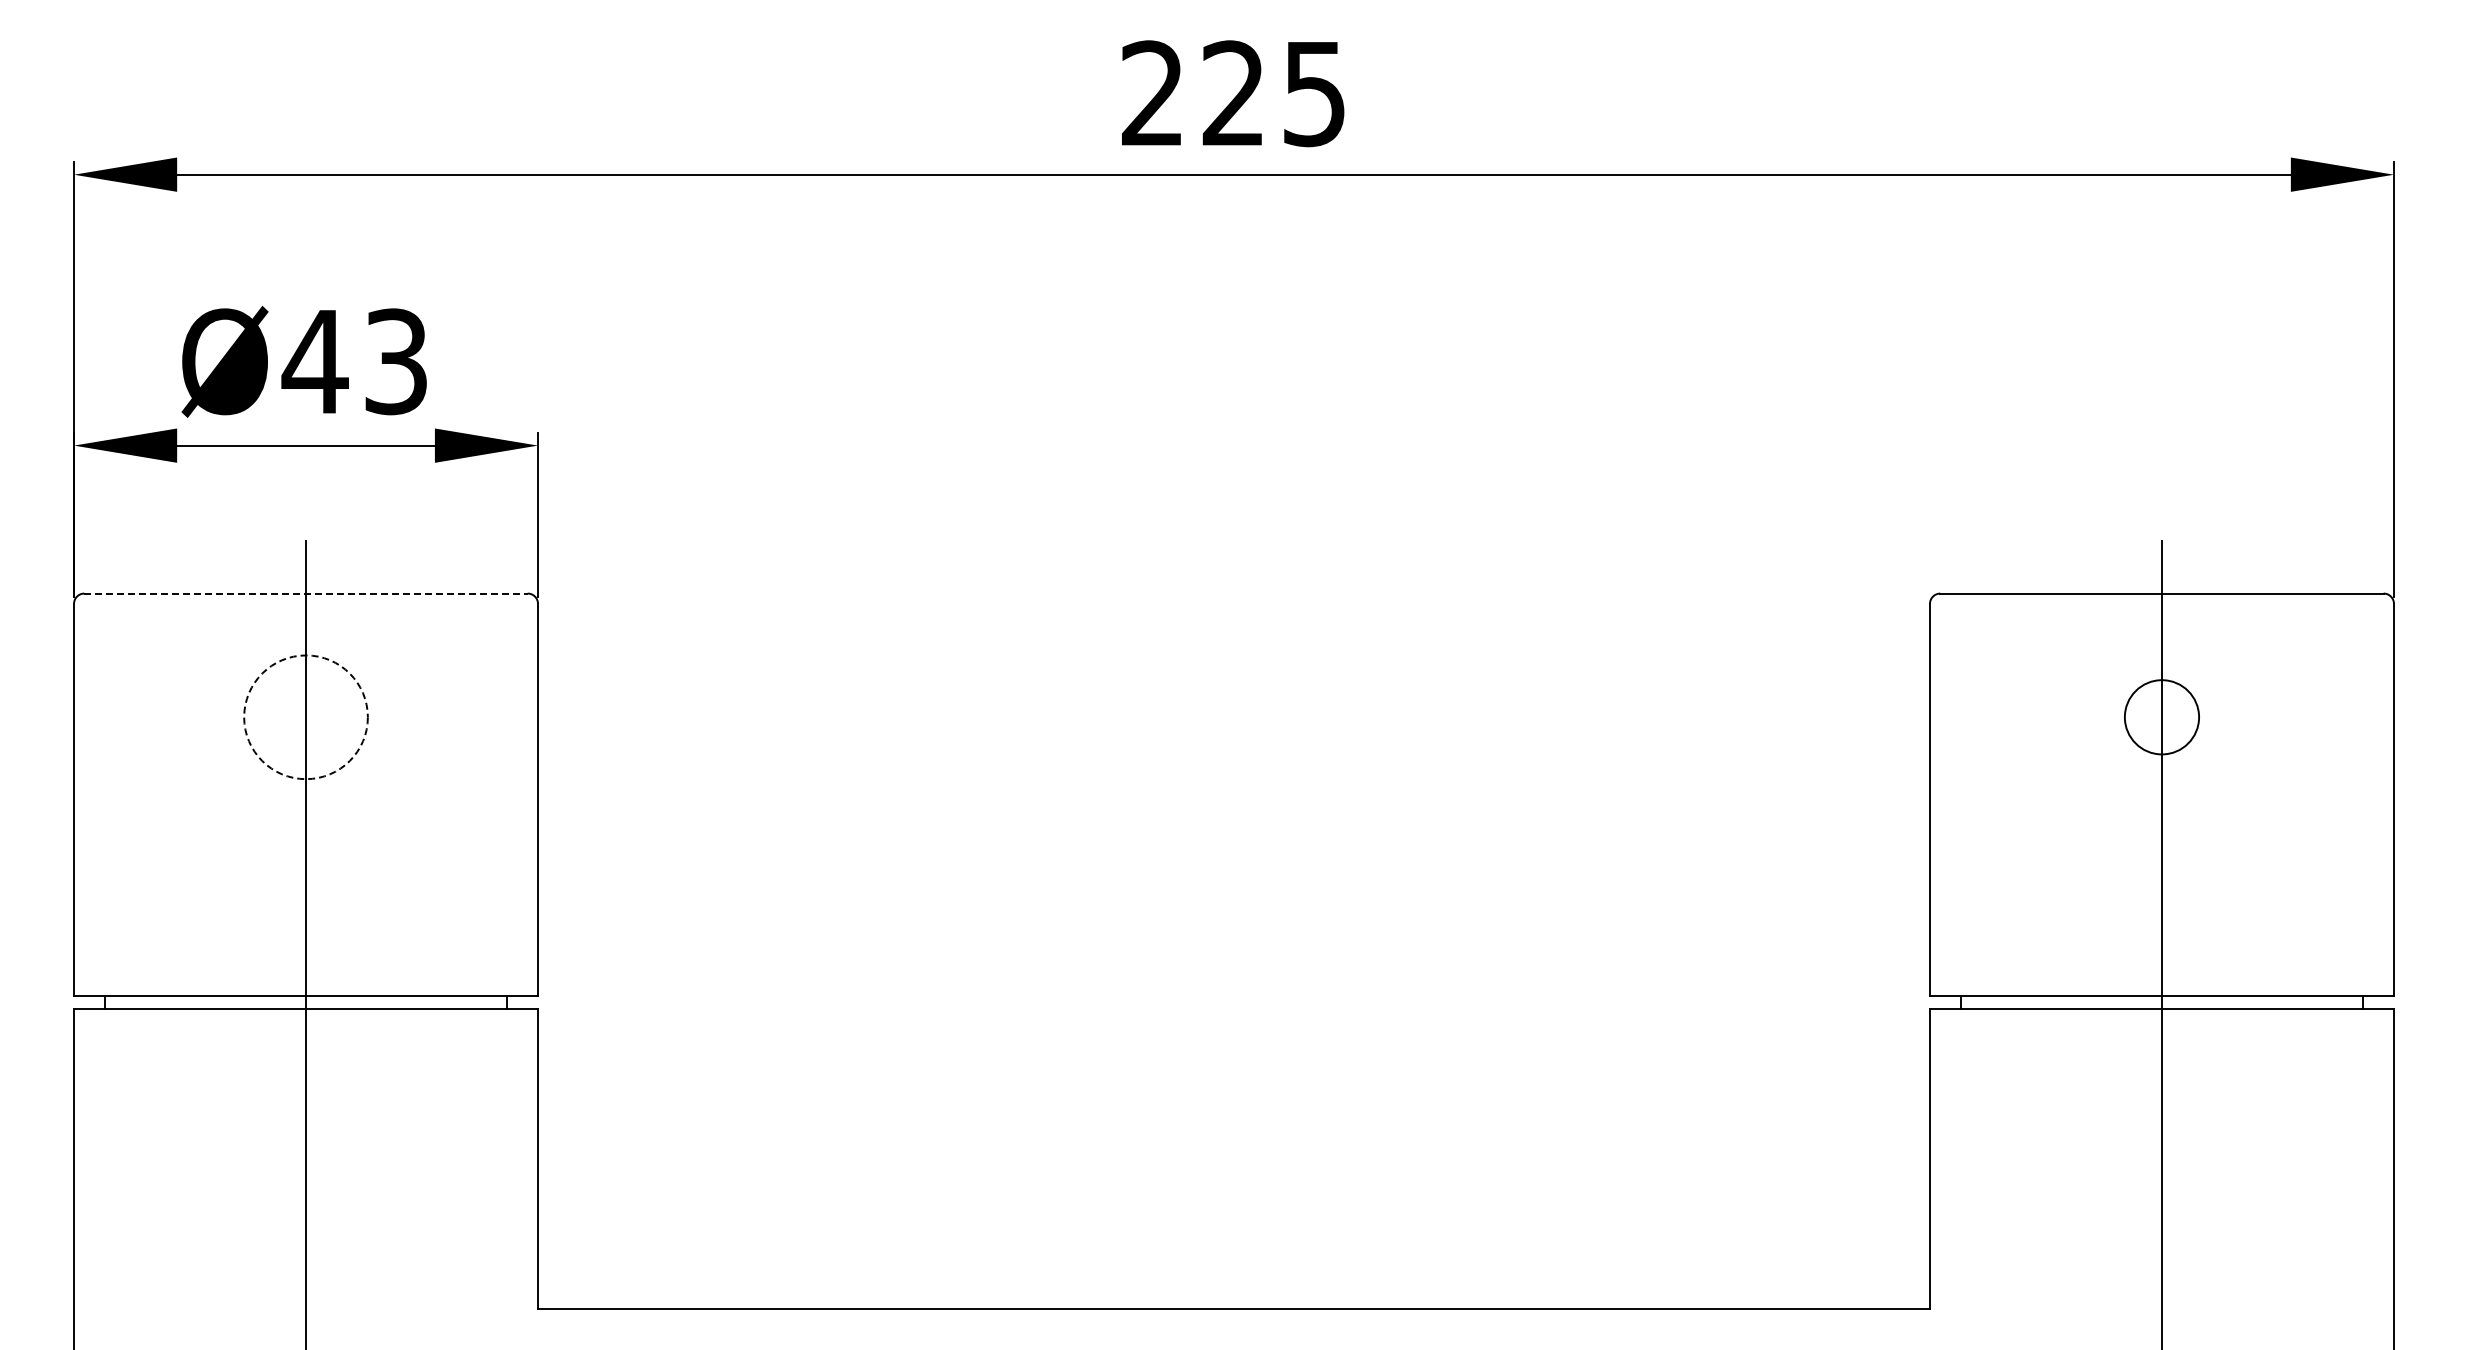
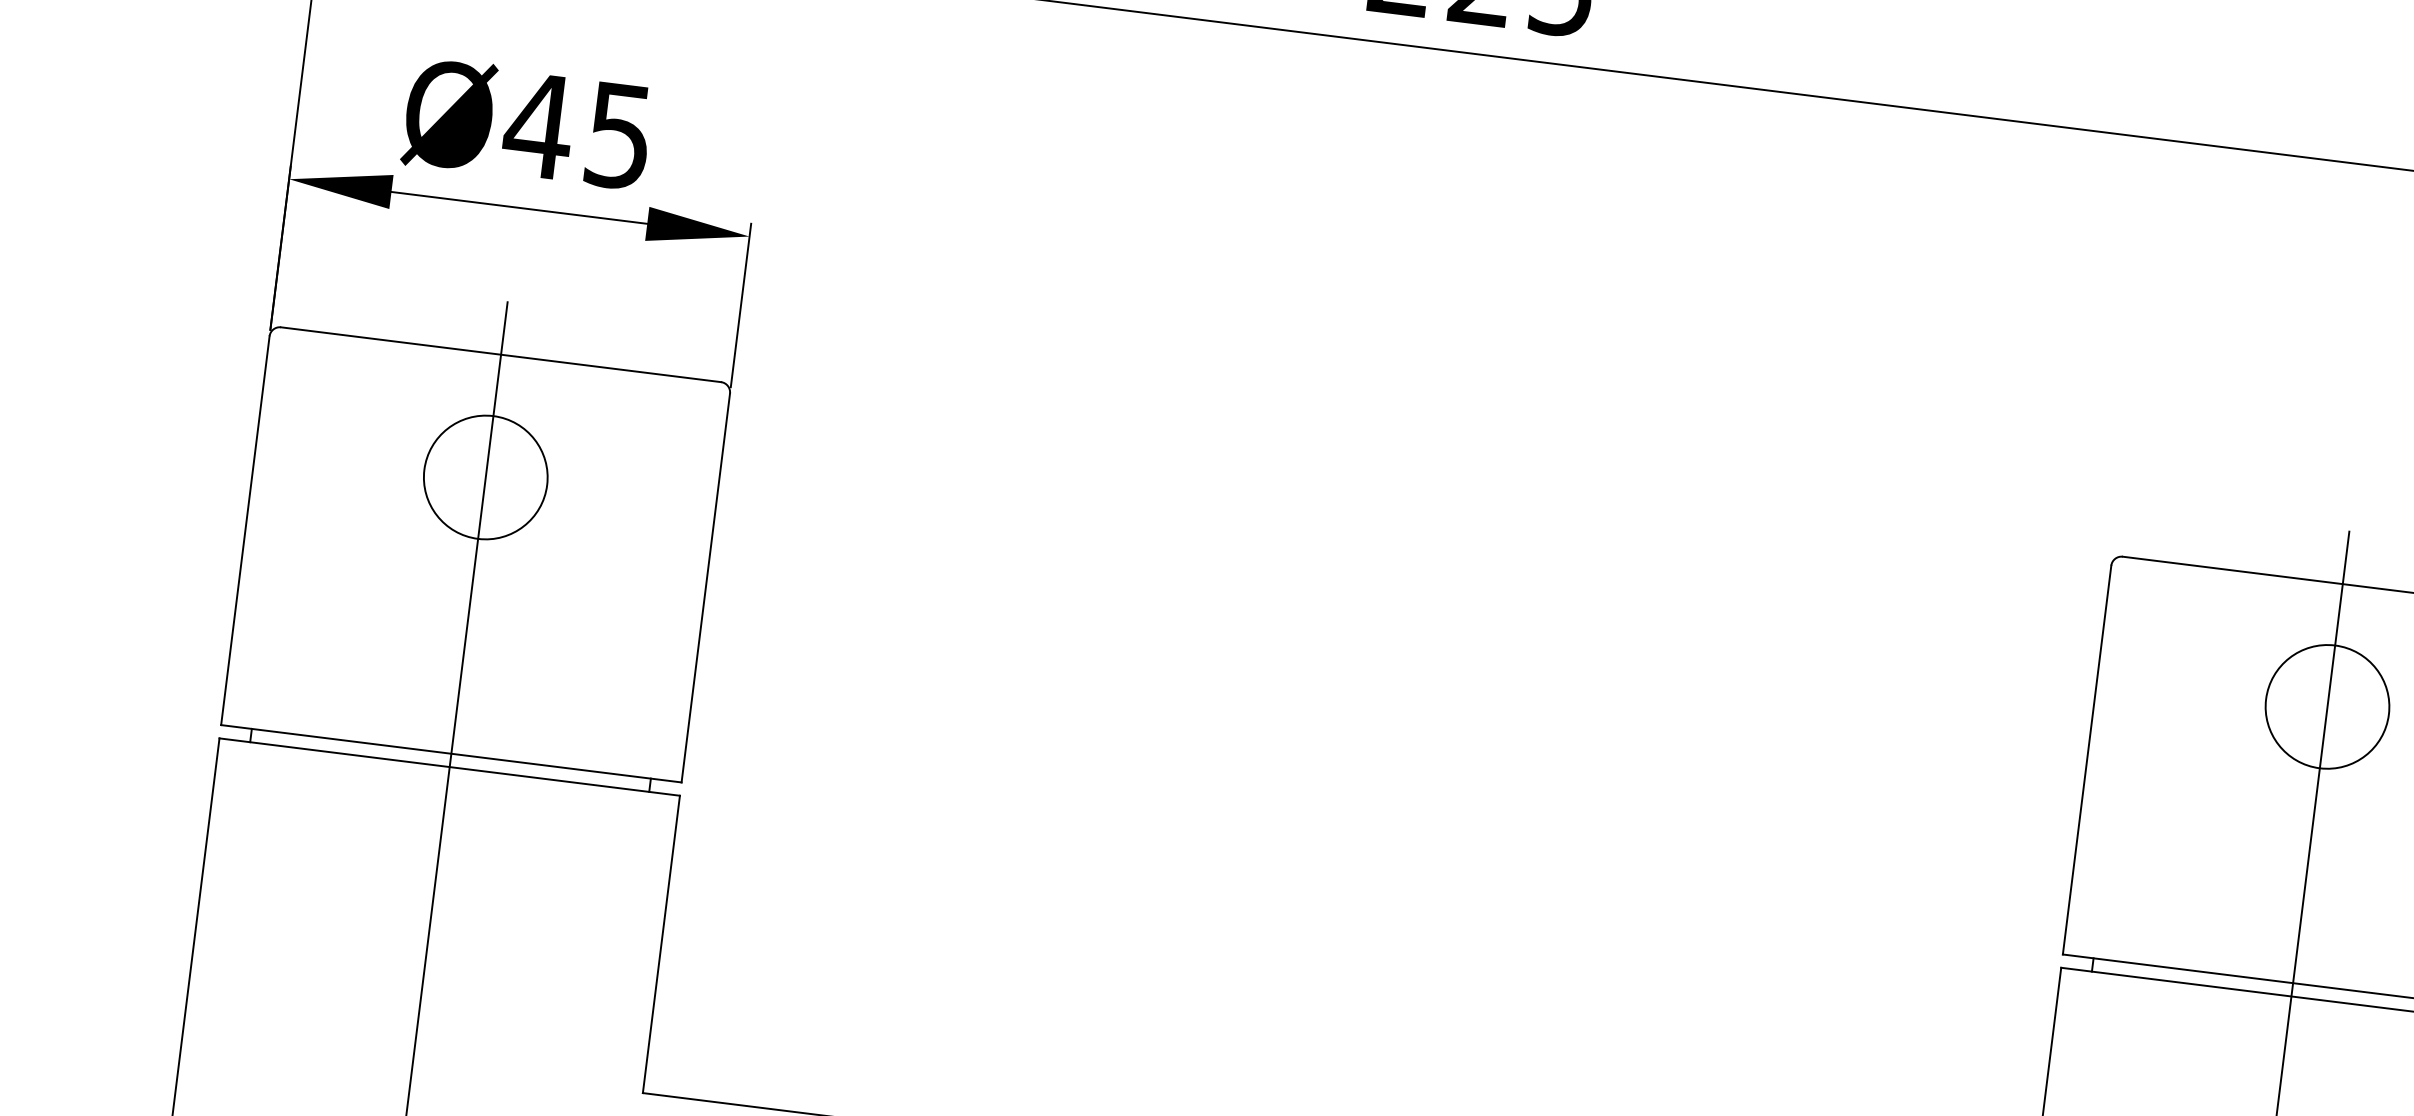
text: (395, 361) -> (618, 135), Ø43 -> Ø45
line: (306, 593) -> (501, 354), dashed -> solid
circle: (305, 717) -> (485, 477), dashed -> solid
circle: (2161, 717) -> (2327, 707), size x1.67

